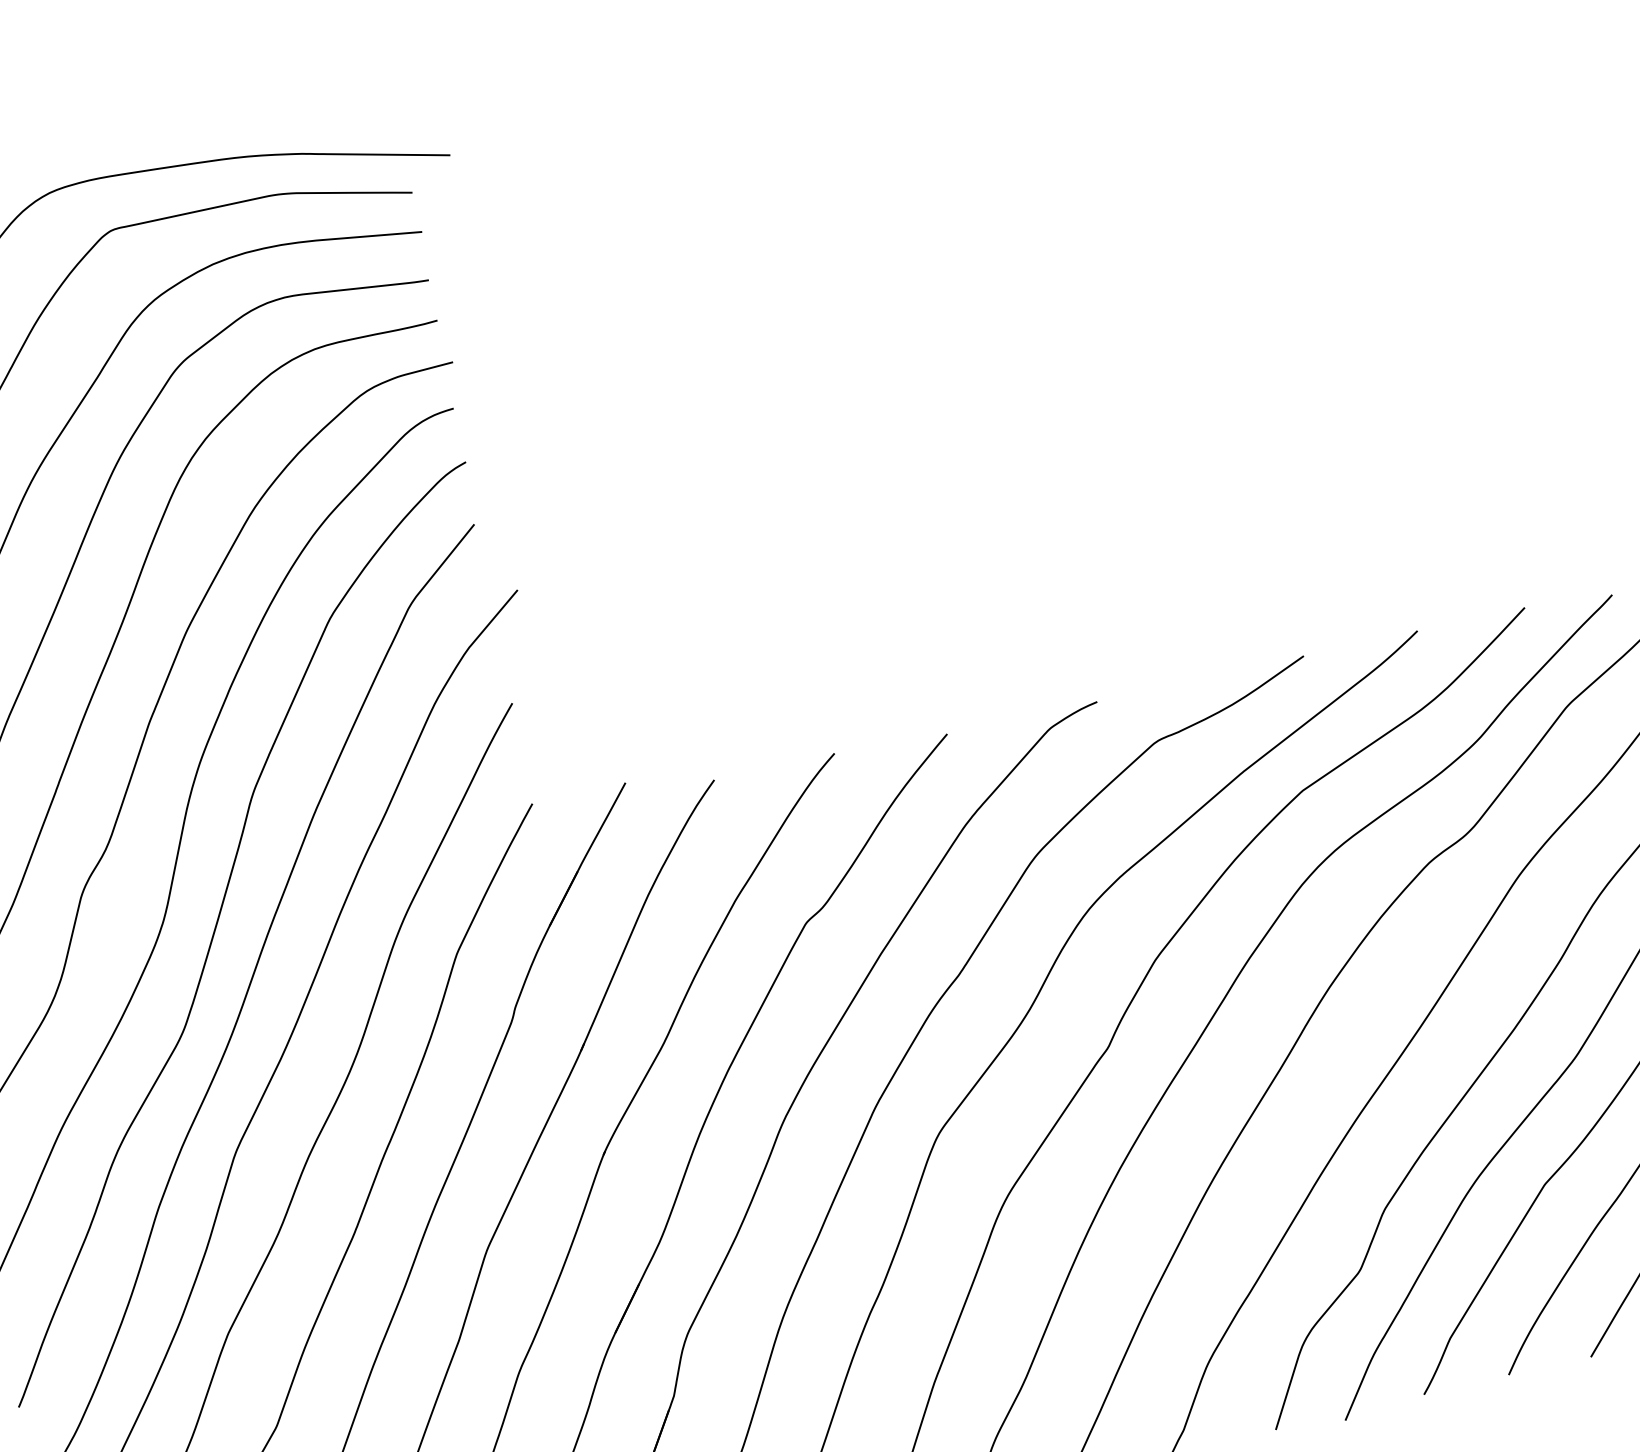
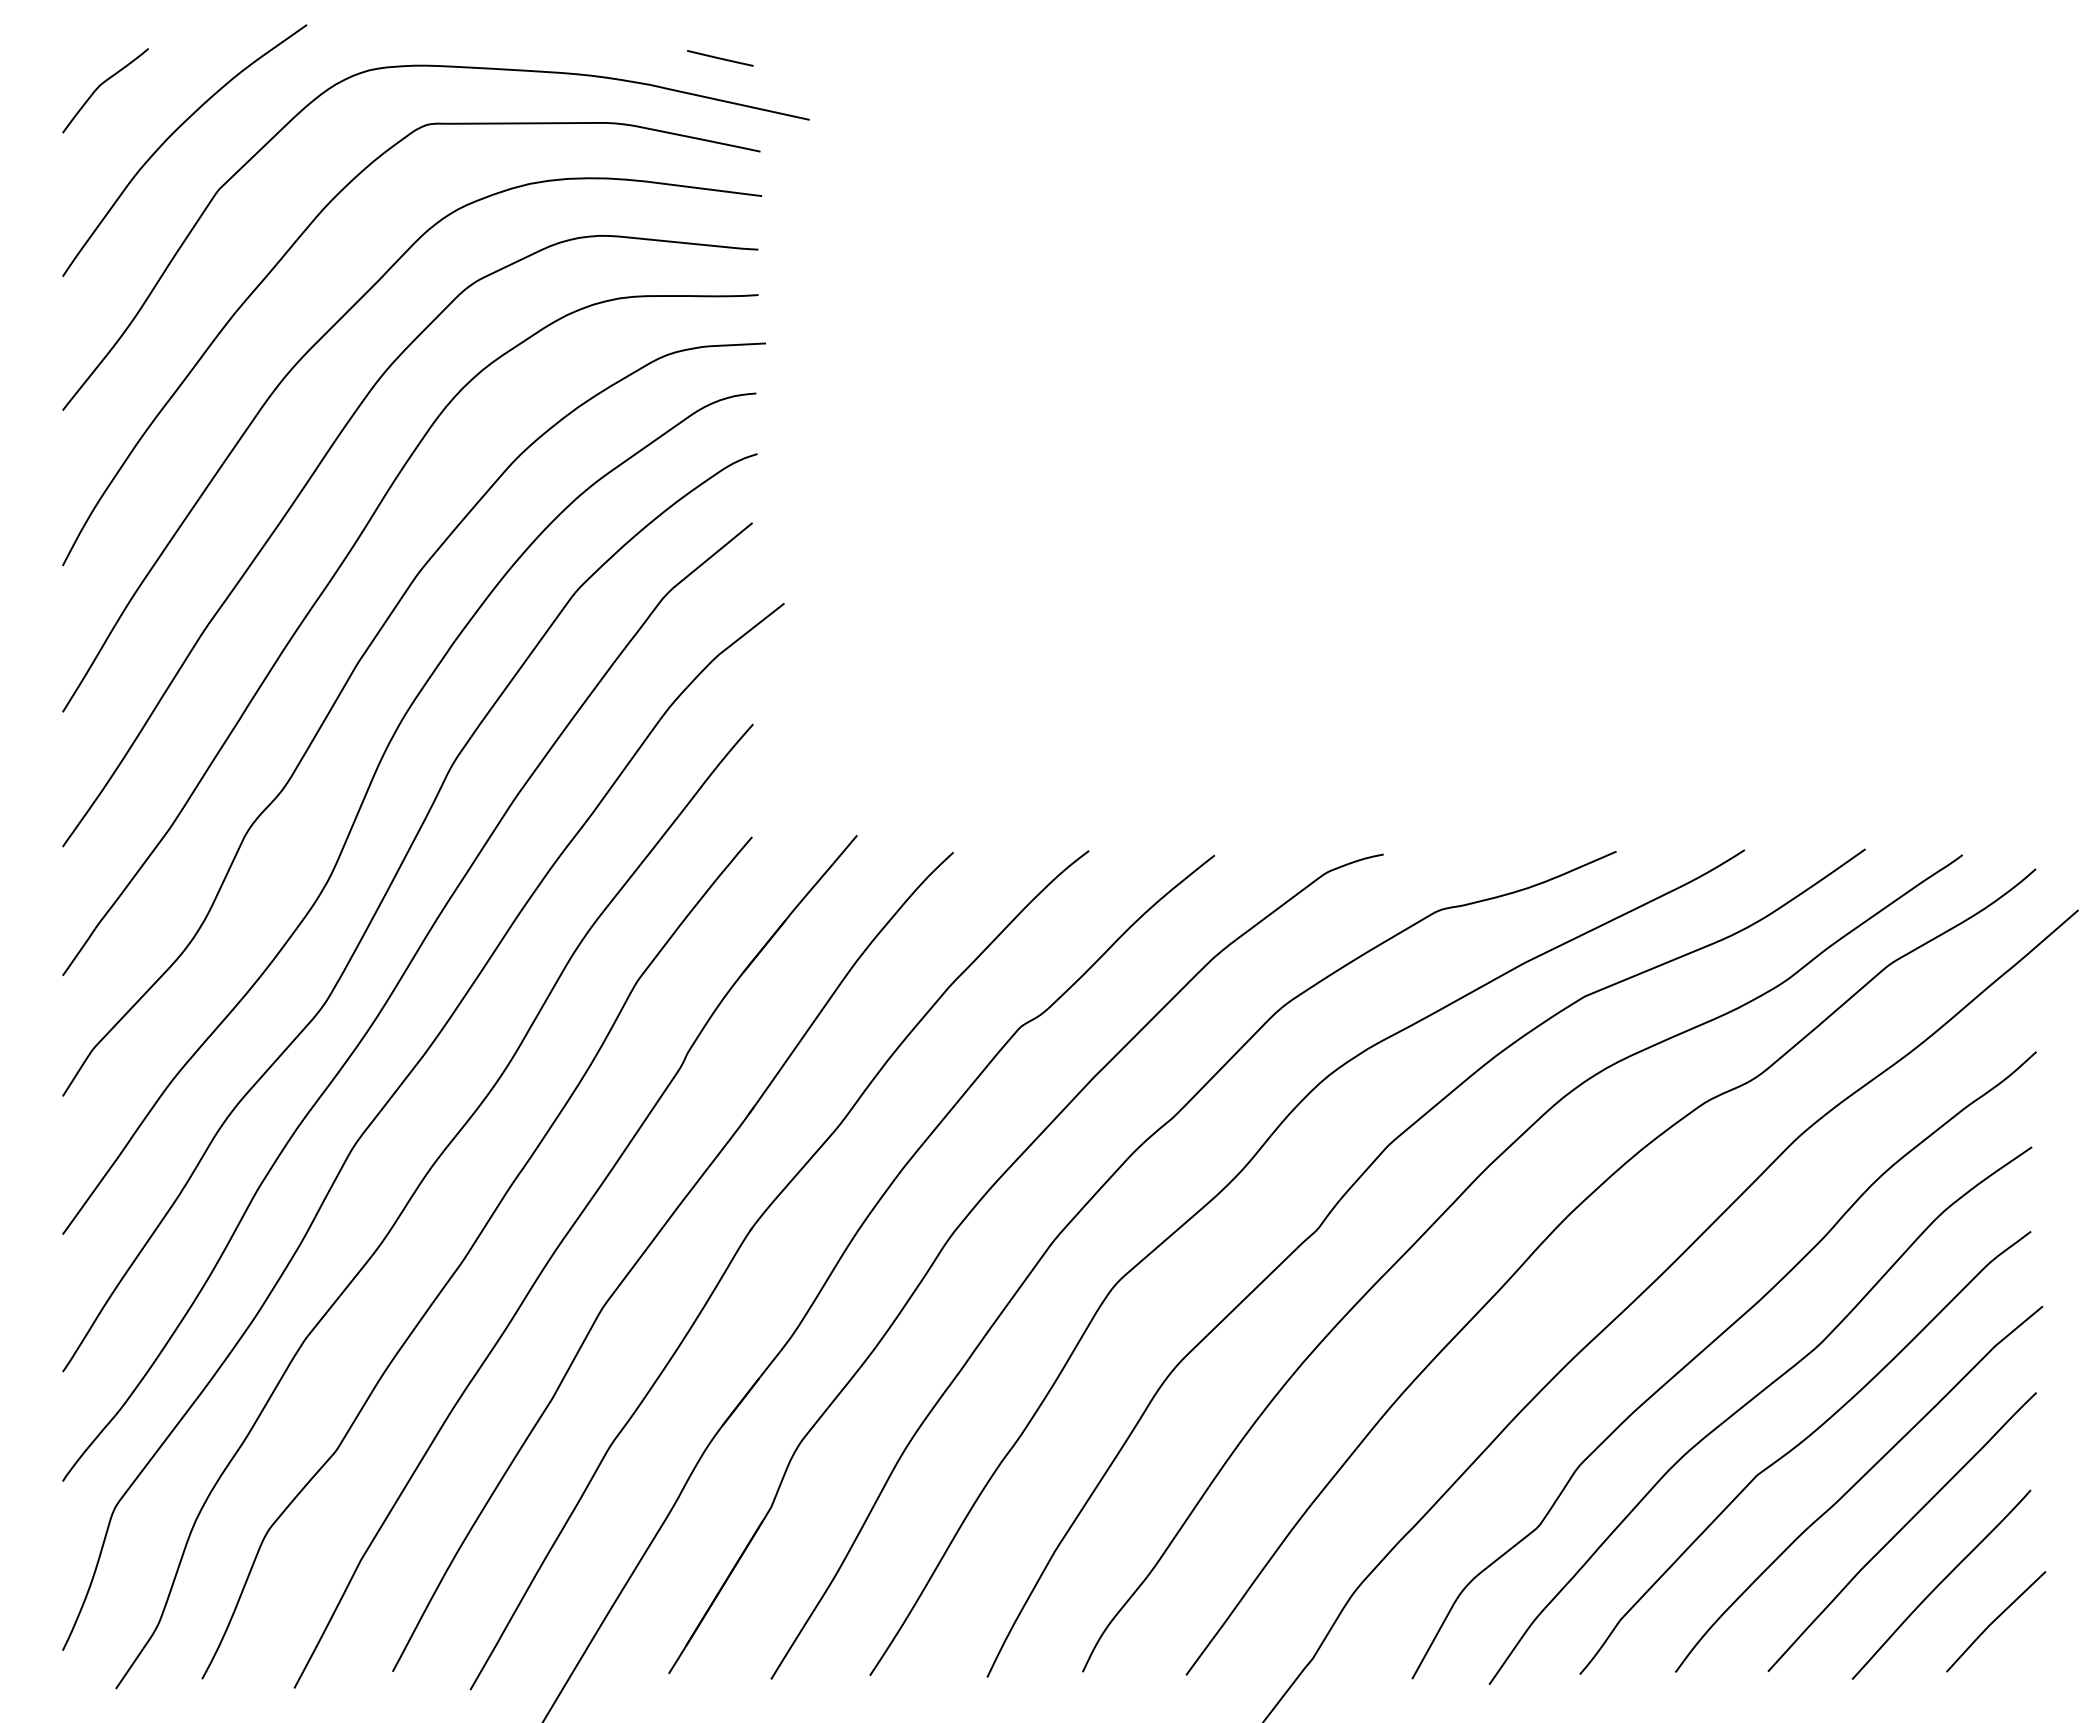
line: (359, 117) -> (720, 58), added

